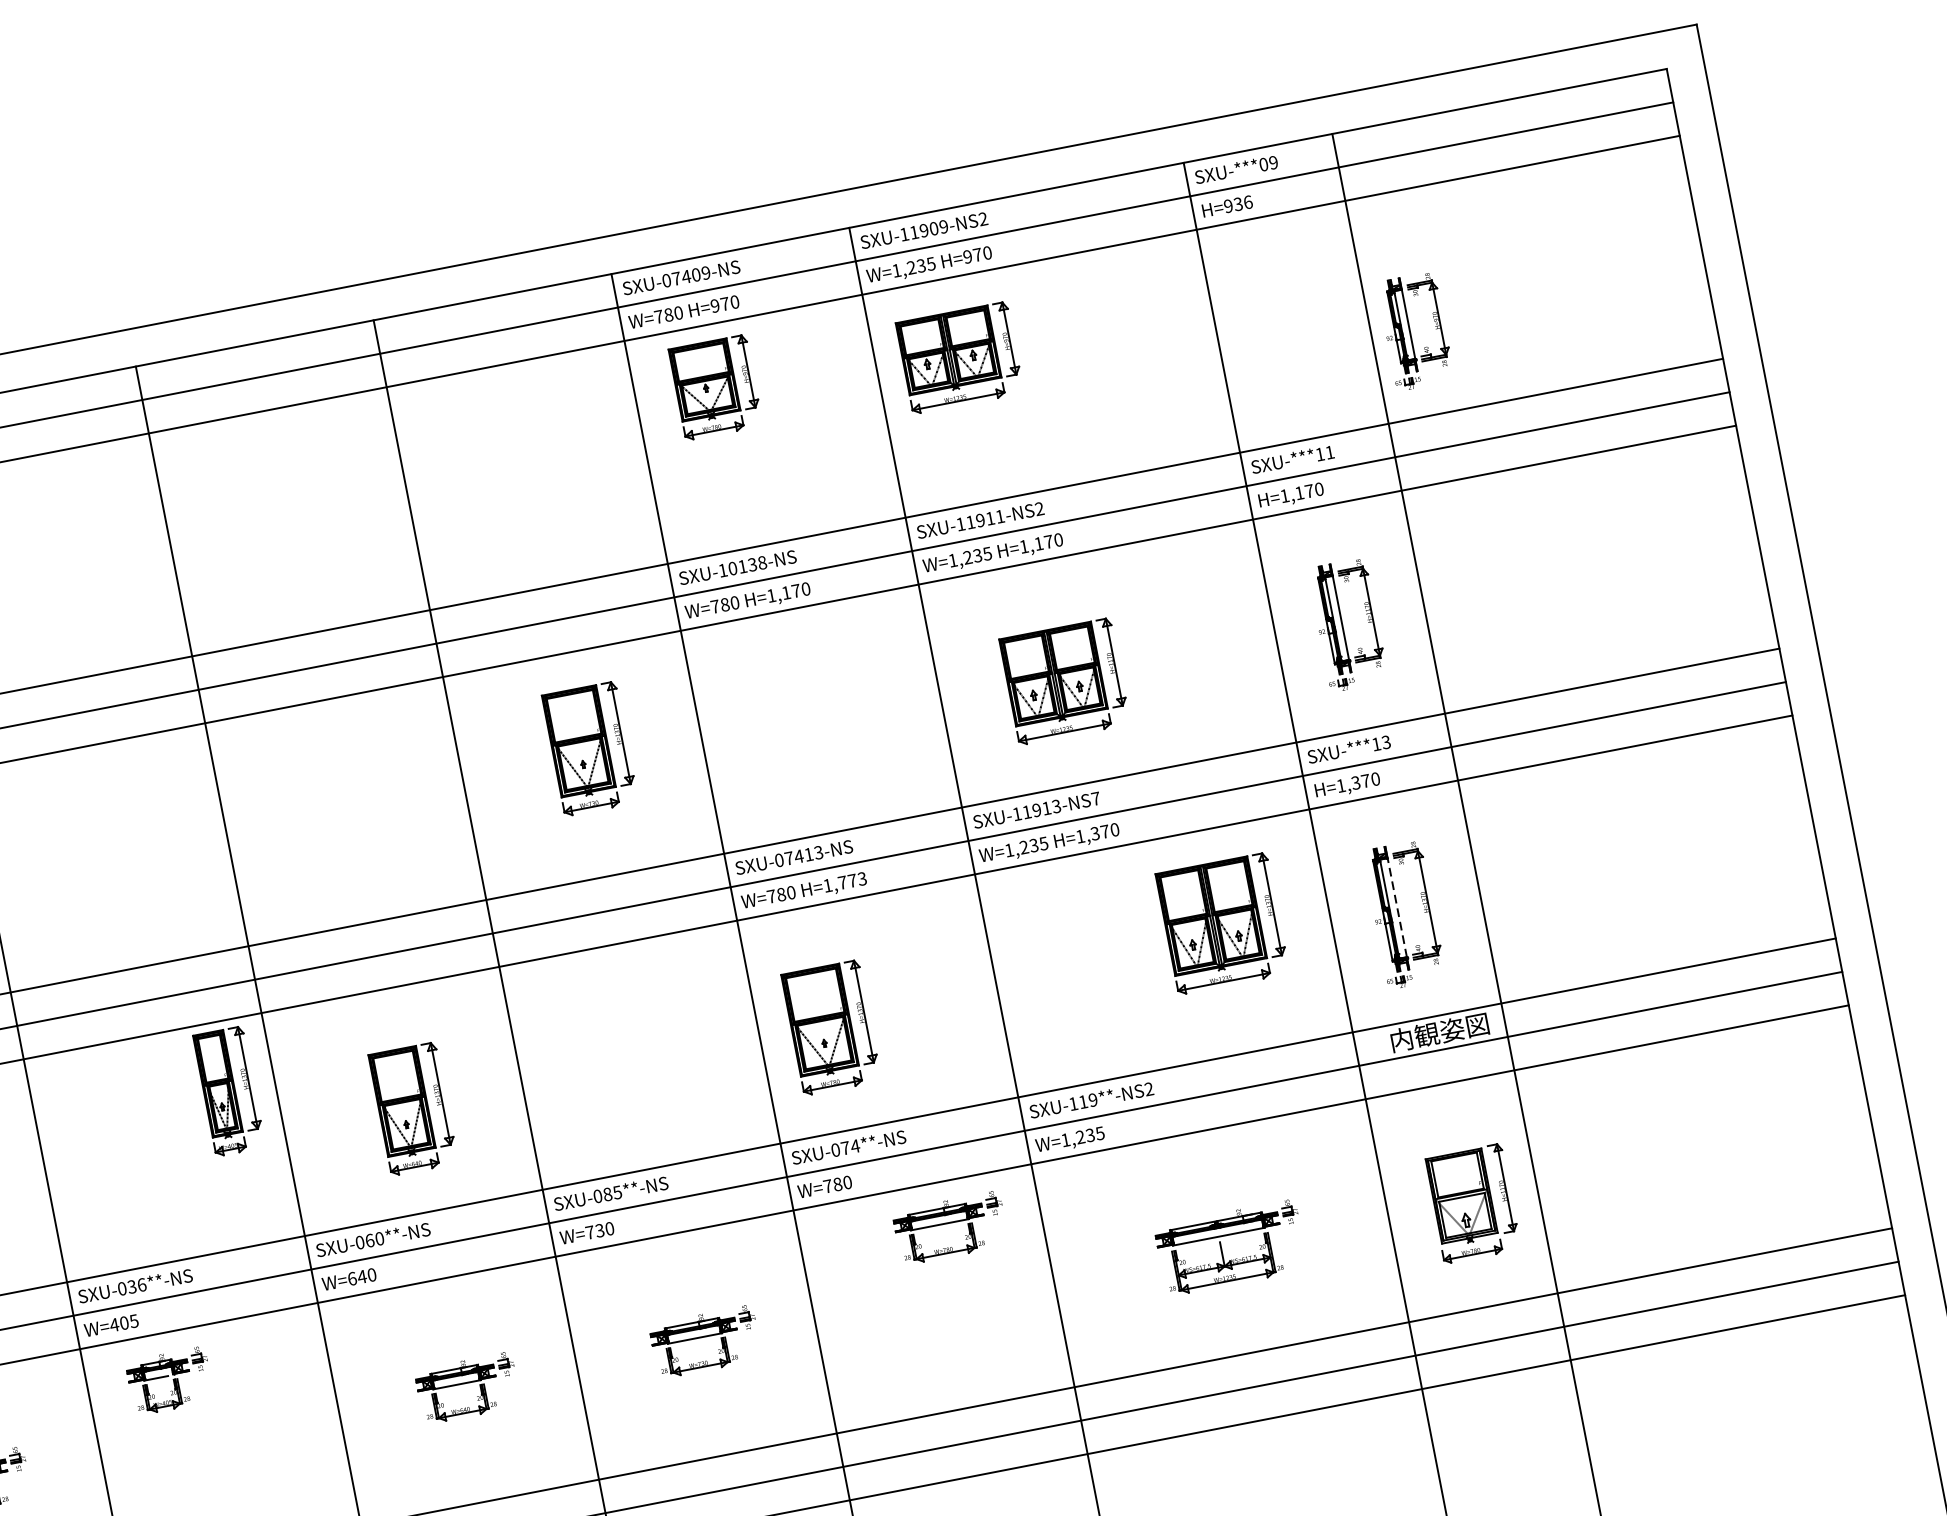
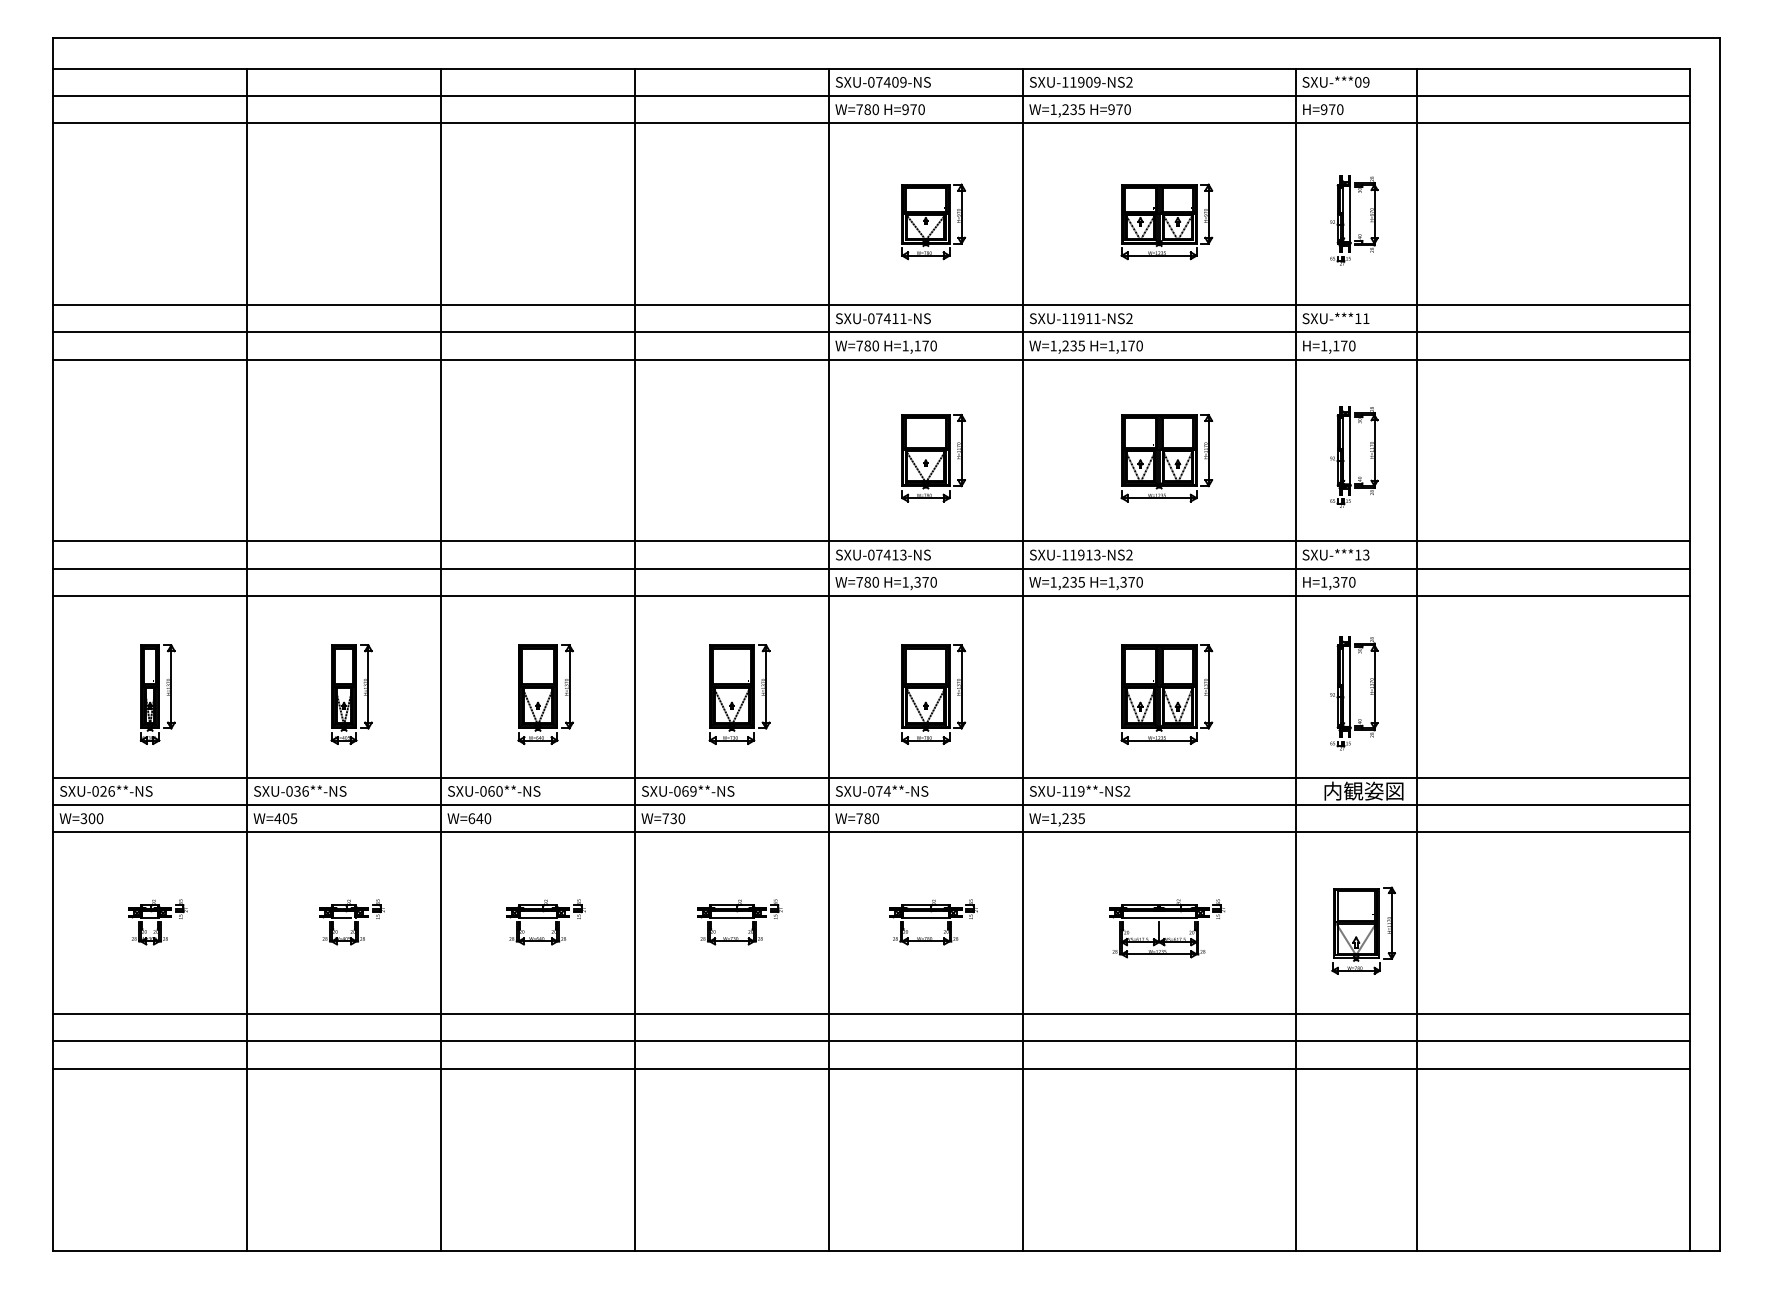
text: (1242, 203) -> (1335, 109), H=936 -> H=970
part: (1416, 331) -> (1354, 220), moved
part: (959, 357) -> (1166, 221), moved
part: (715, 387) -> (933, 221), moved
text: (742, 566) -> (887, 318), SXU-10138-NS -> SXU-07411-NS
part: (1064, 682) -> (1166, 458), moved
part: (832, 727) -> (933, 458), added
part: (589, 748) -> (739, 694), moved
text: (1095, 798) -> (1129, 554), SXU-11913-NS7 -> SXU-11913-NS2
text: (852, 879) -> (925, 581), H=1,773 -> H=1,370
line: (1397, 907) -> (1349, 686), dashed -> solid
part: (1222, 923) -> (1166, 694), moved
part: (831, 1027) -> (933, 694), moved
part: (228, 1091) -> (351, 694), moved
text: (612, 1193) -> (689, 791), SXU-085**-NS -> SXU-069**-NS
part: (950, 1228) -> (933, 922), moved
part: (169, 1381) -> (351, 922), moved

